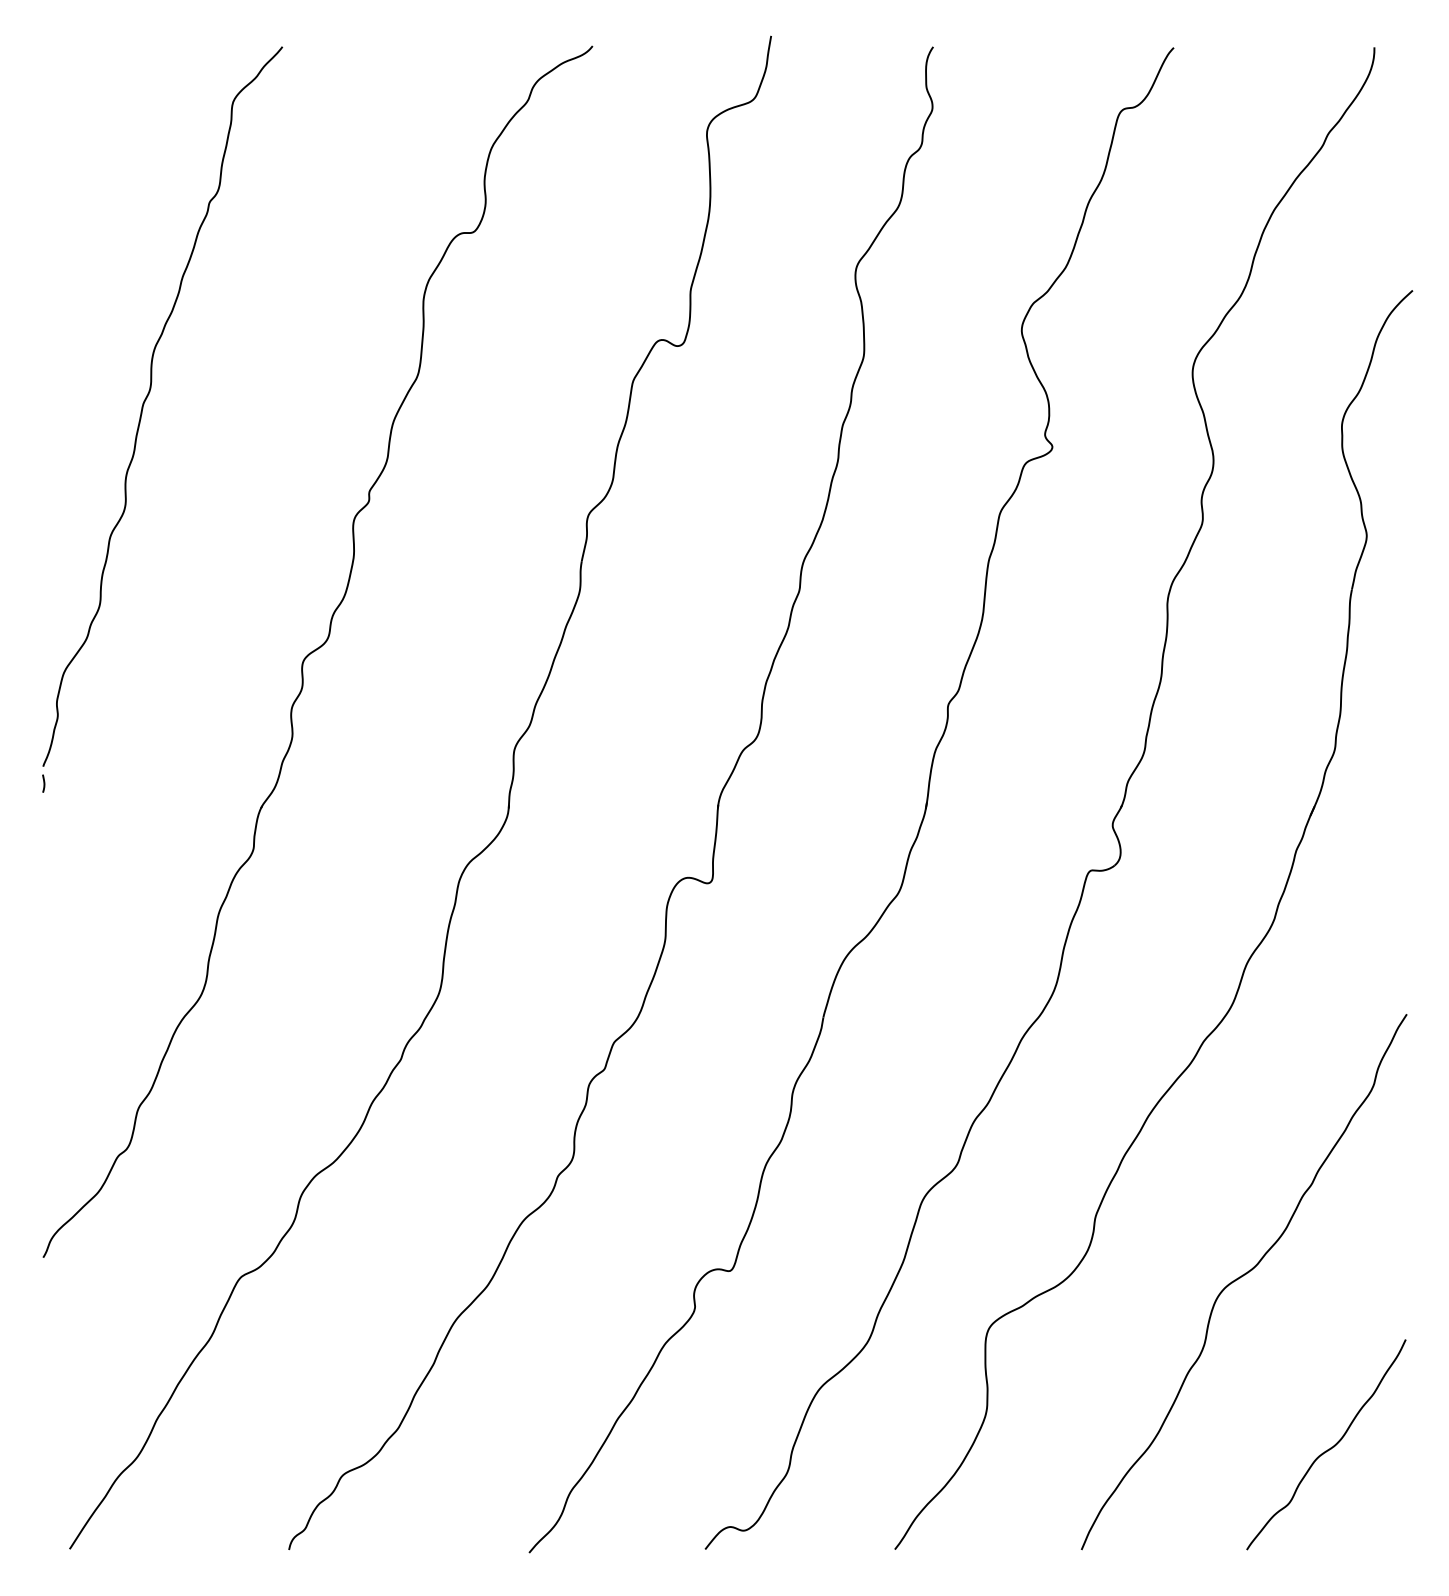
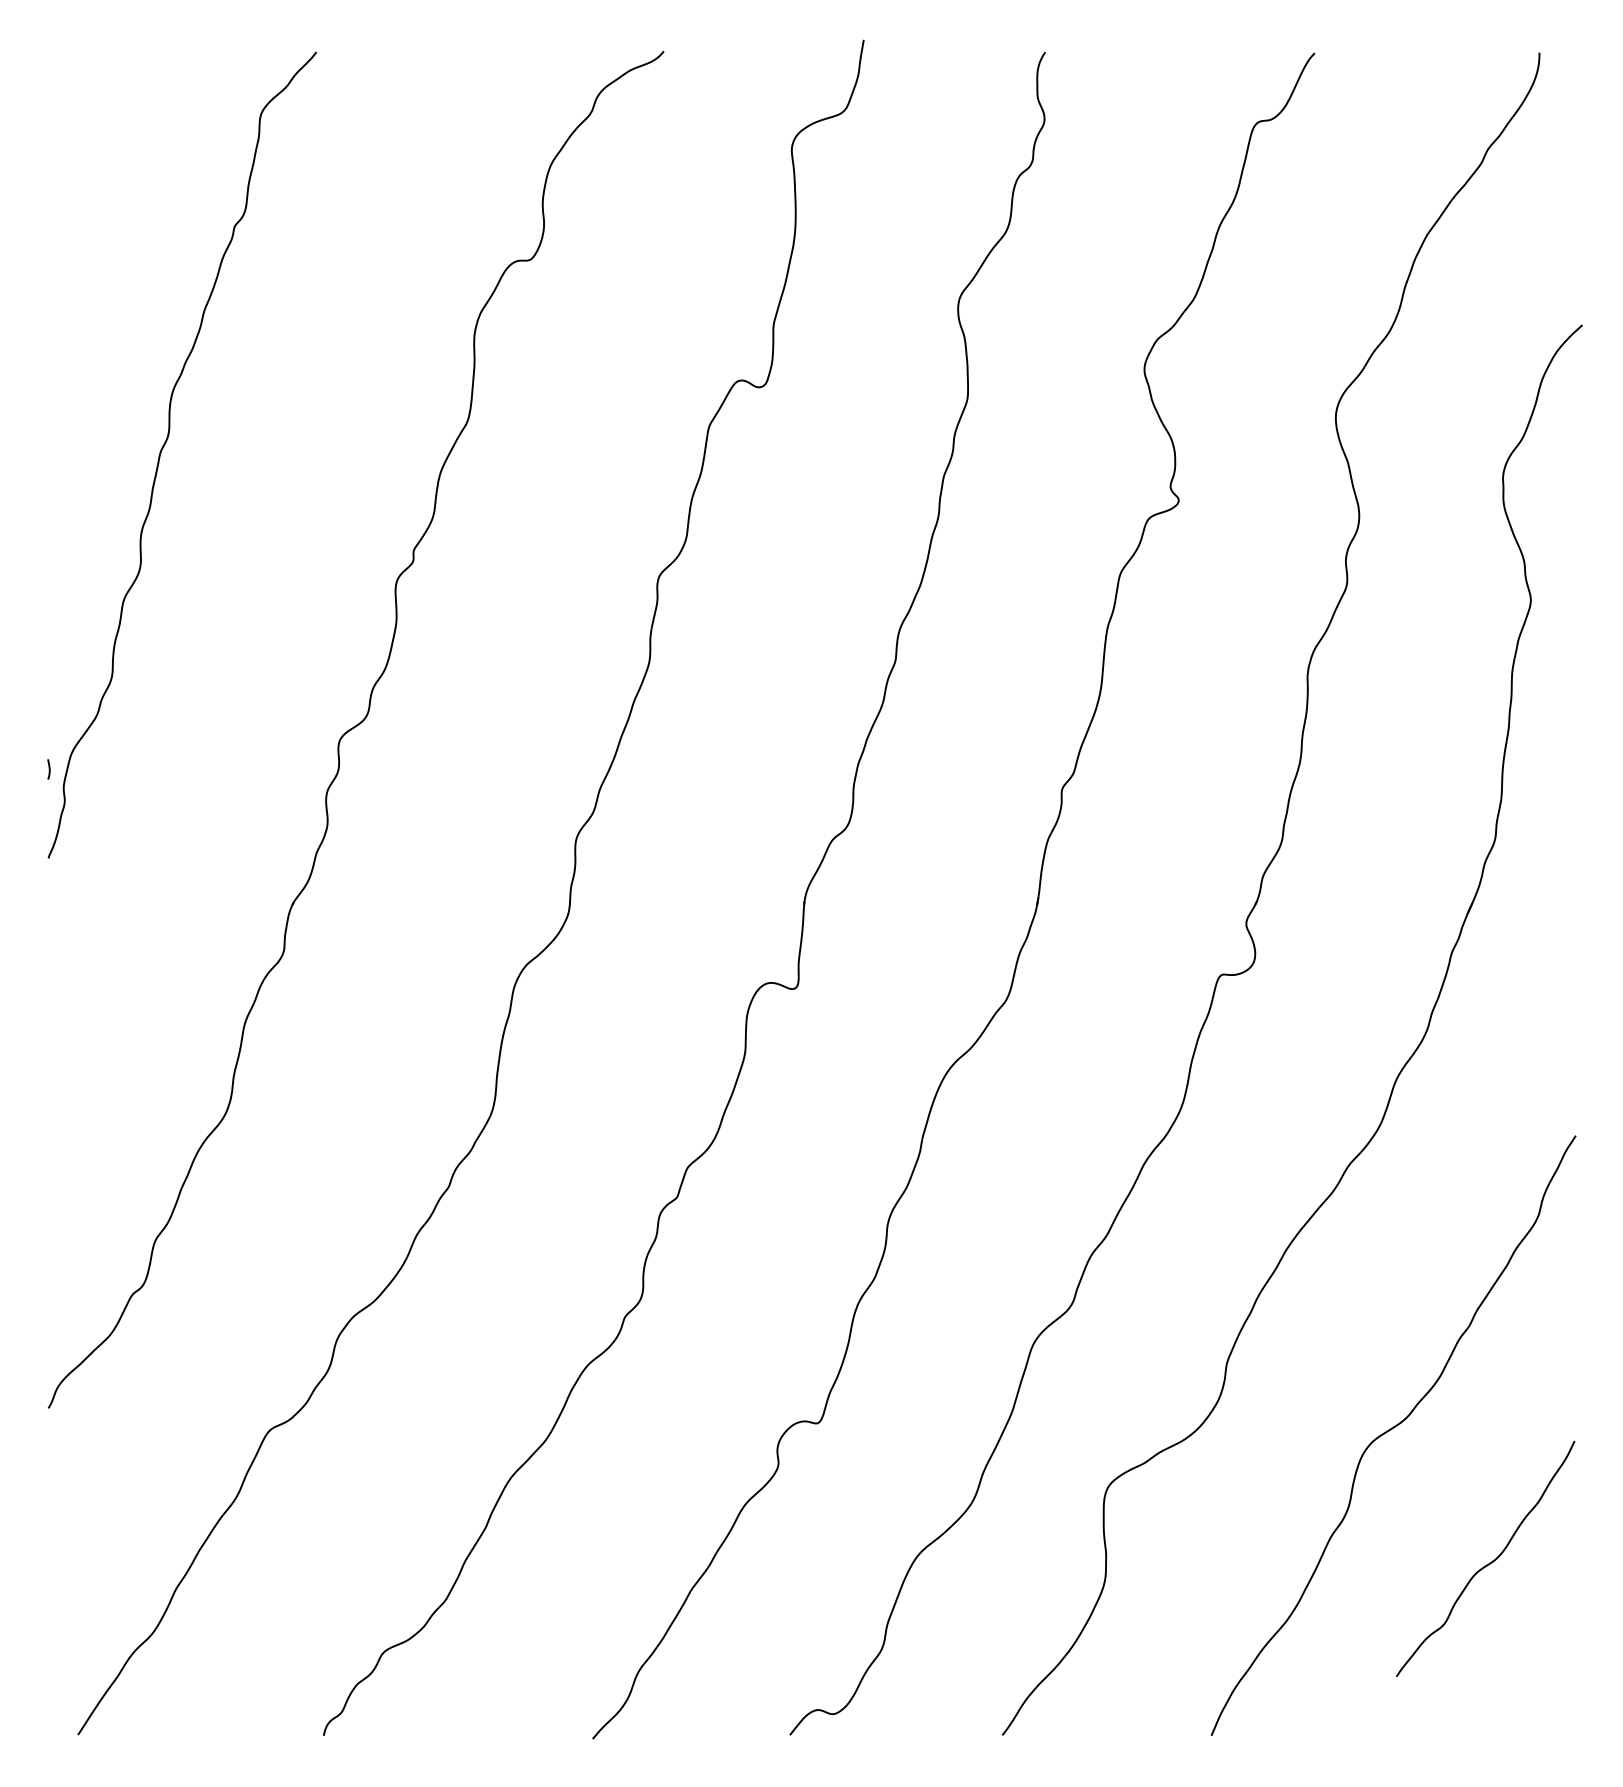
line: (43, 783) -> (48, 769), moved
curve: (1329, 1447) -> (1489, 1562), moved

